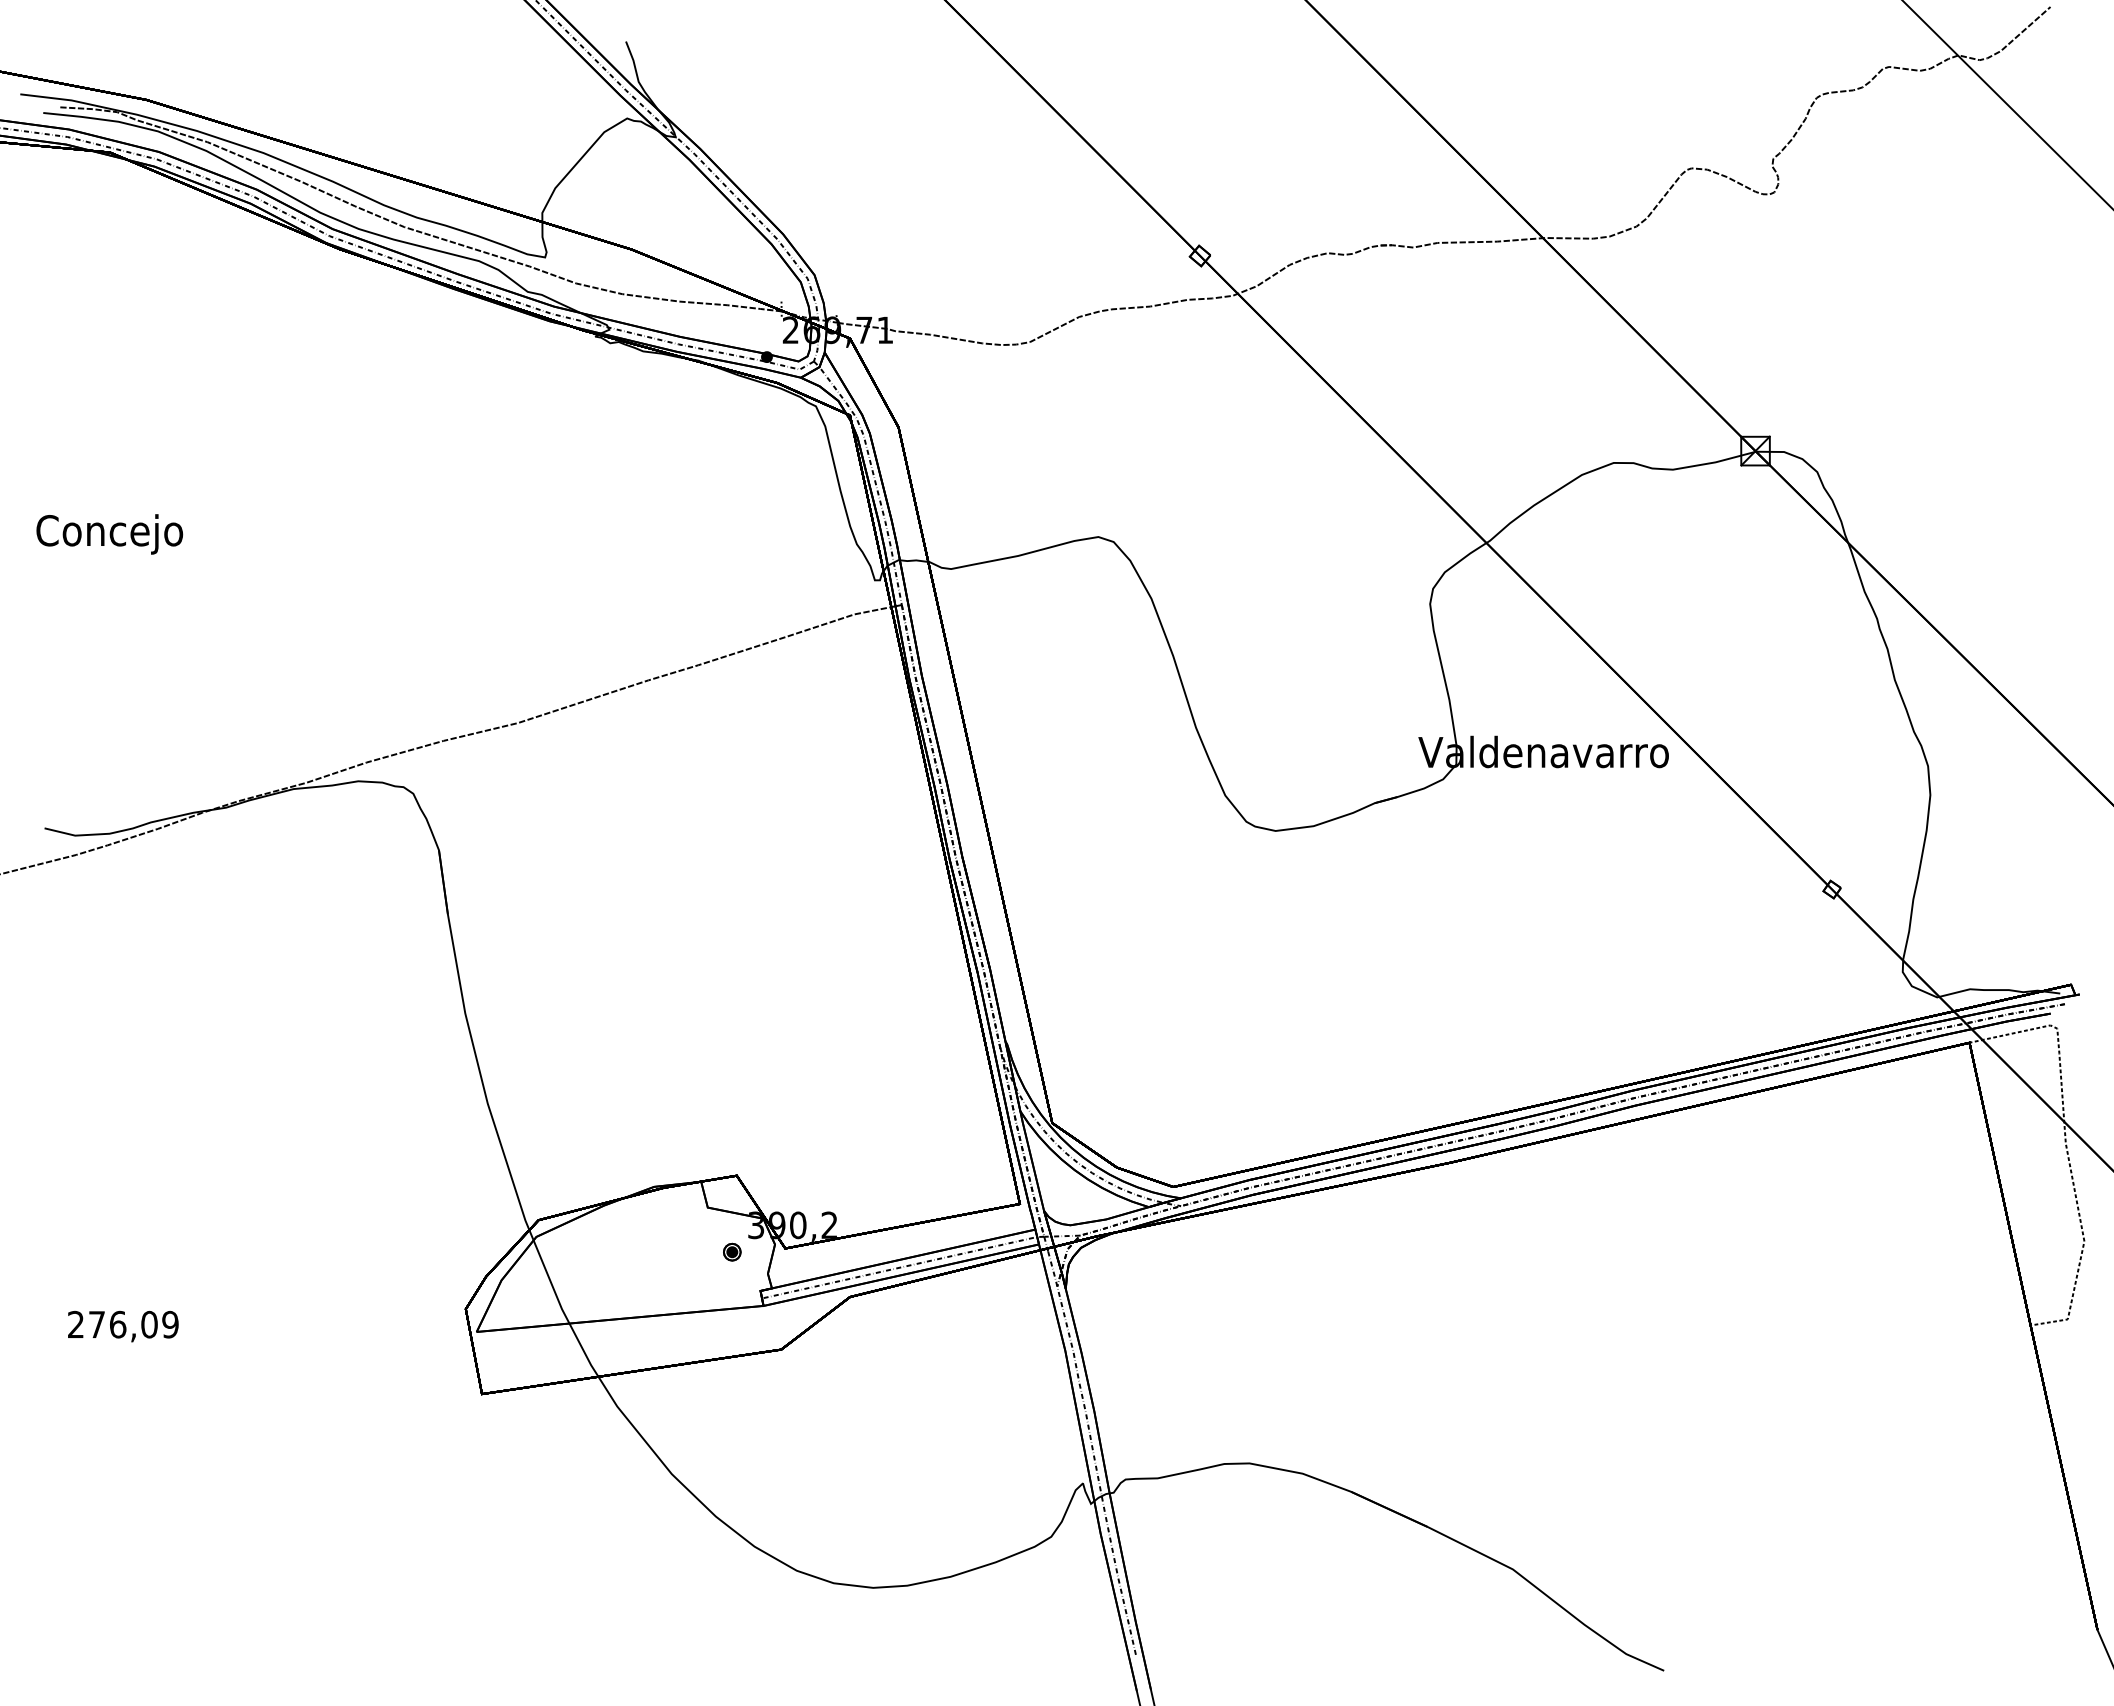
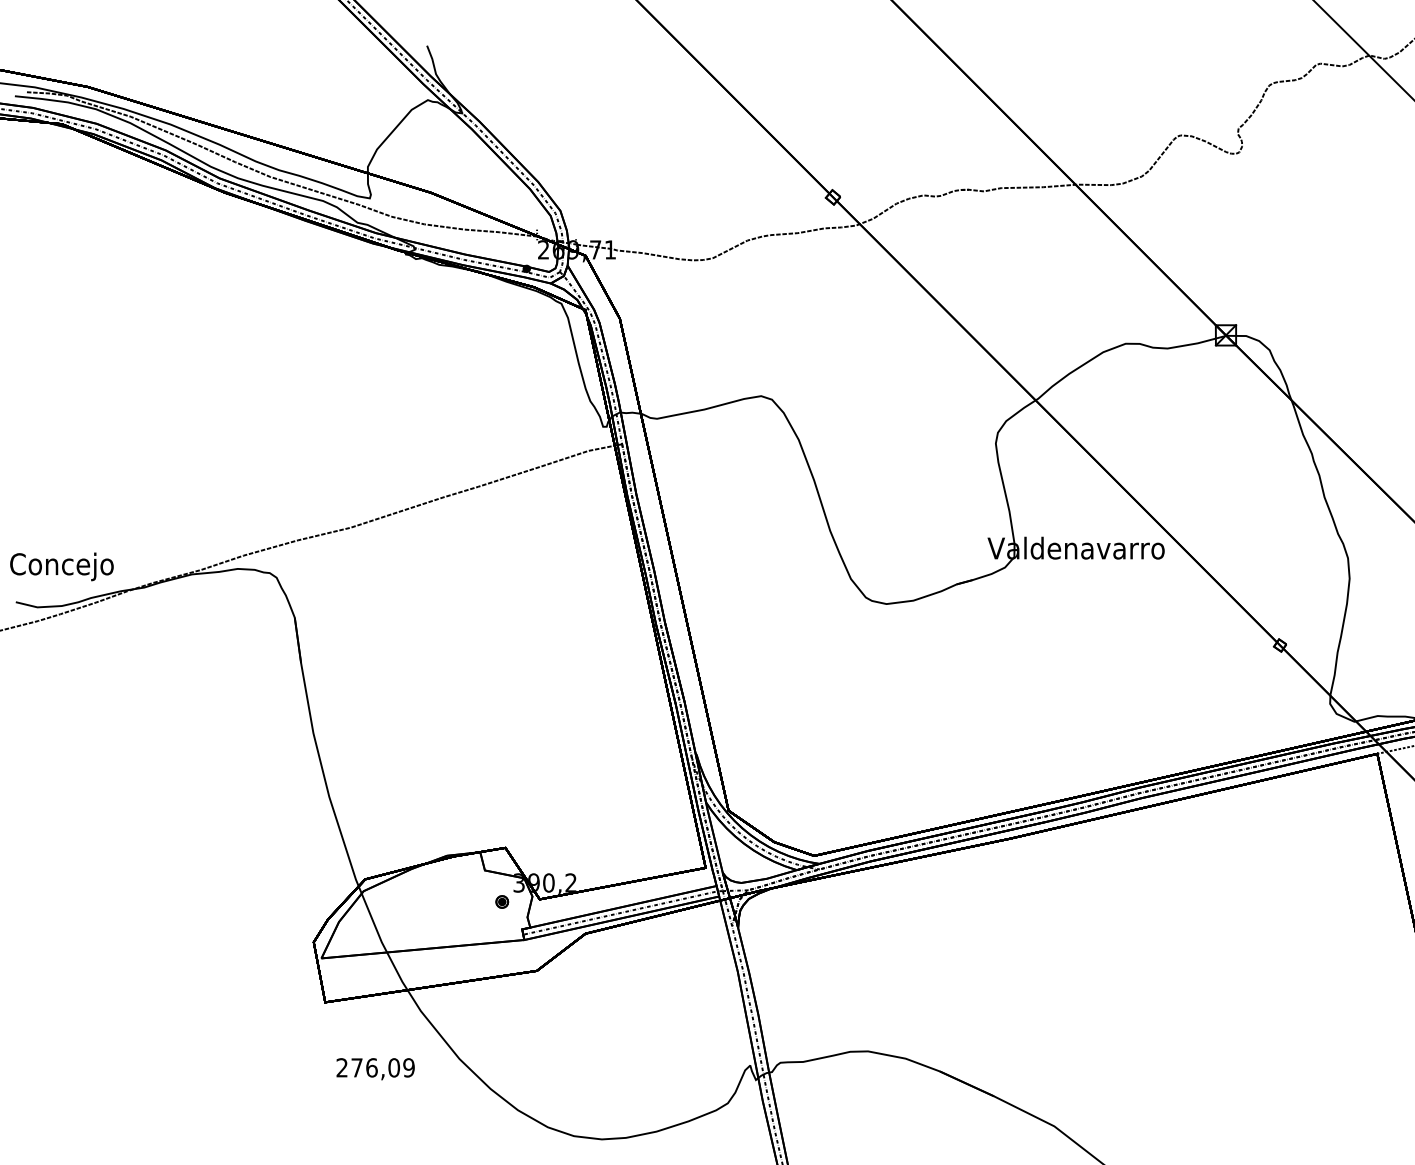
text: (109, 534) -> (61, 566), moved
text: (123, 1326) -> (375, 1069), moved

